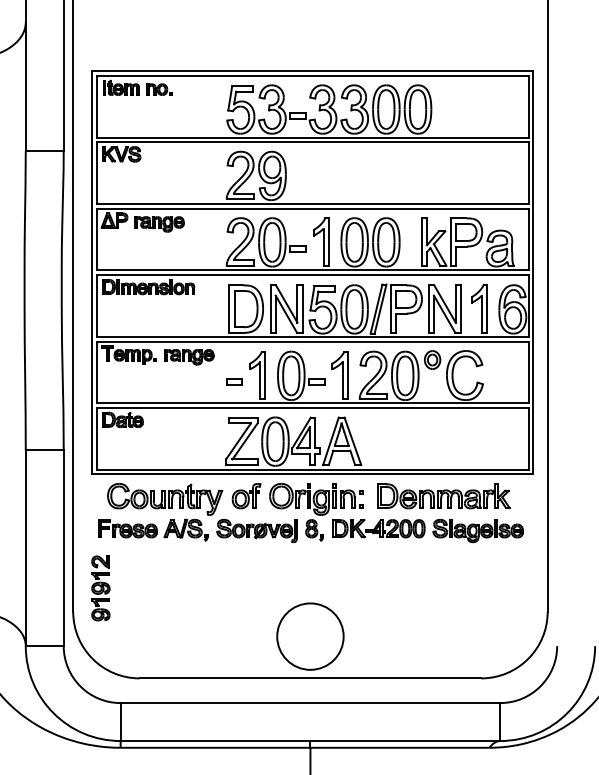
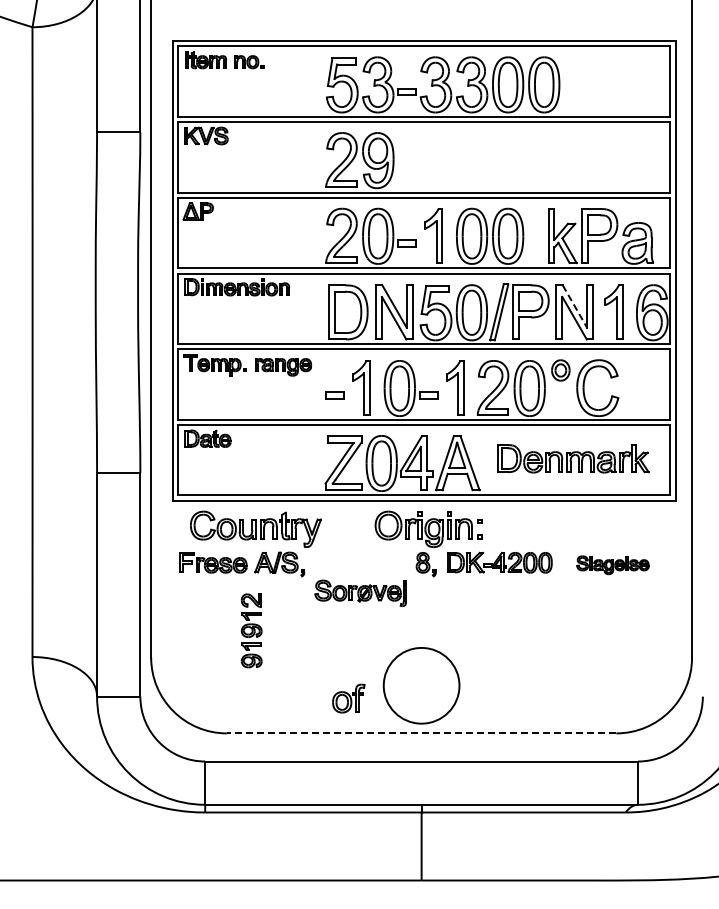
part: (159, 224) -> (249, 215), removed
line: (445, 304) -> (575, 307), solid -> dashed
part: (246, 496) -> (348, 698), moved
part: (443, 496) -> (573, 458), moved
part: (256, 530) -> (360, 592), moved
part: (477, 530) -> (612, 564), size x0.7
part: (100, 588) -> (251, 630), moved
line: (310, 678) -> (421, 733), solid -> dashed

